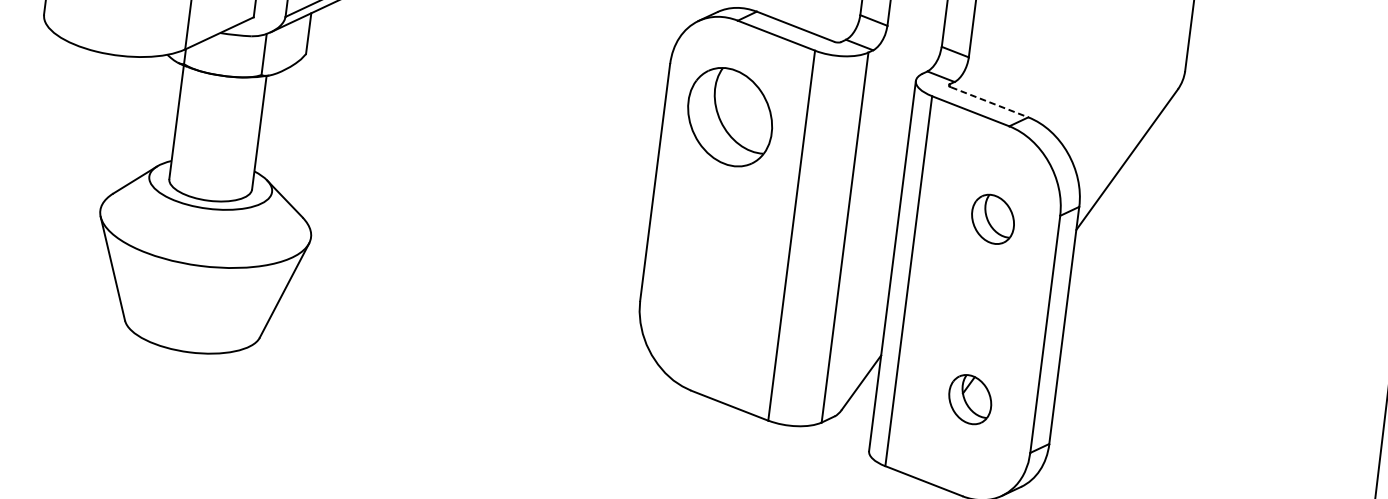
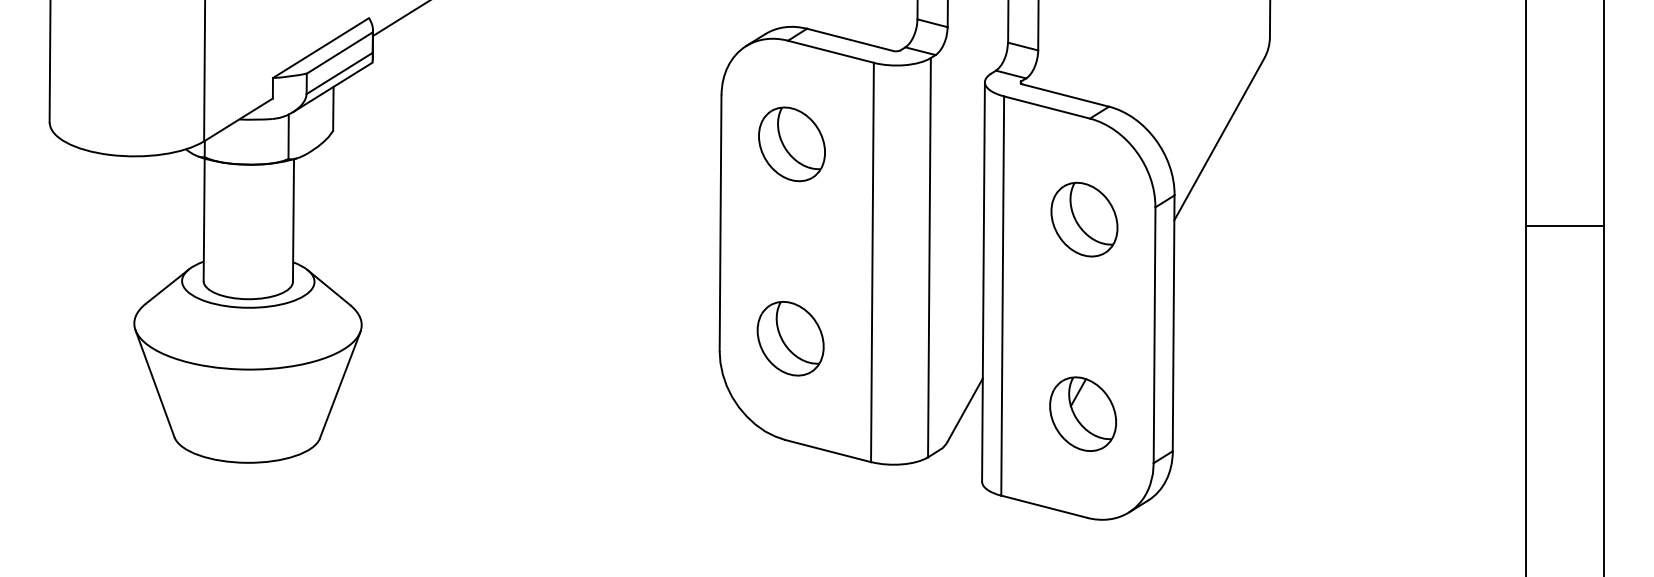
line: (990, 102) -> (1066, 95), dashed -> solid
part: (729, 117) -> (791, 144), size x0.71
part: (993, 219) -> (1084, 219), size x1.43
part: (707, 297) -> (790, 338), added
part: (969, 398) -> (1082, 413), size x1.43

